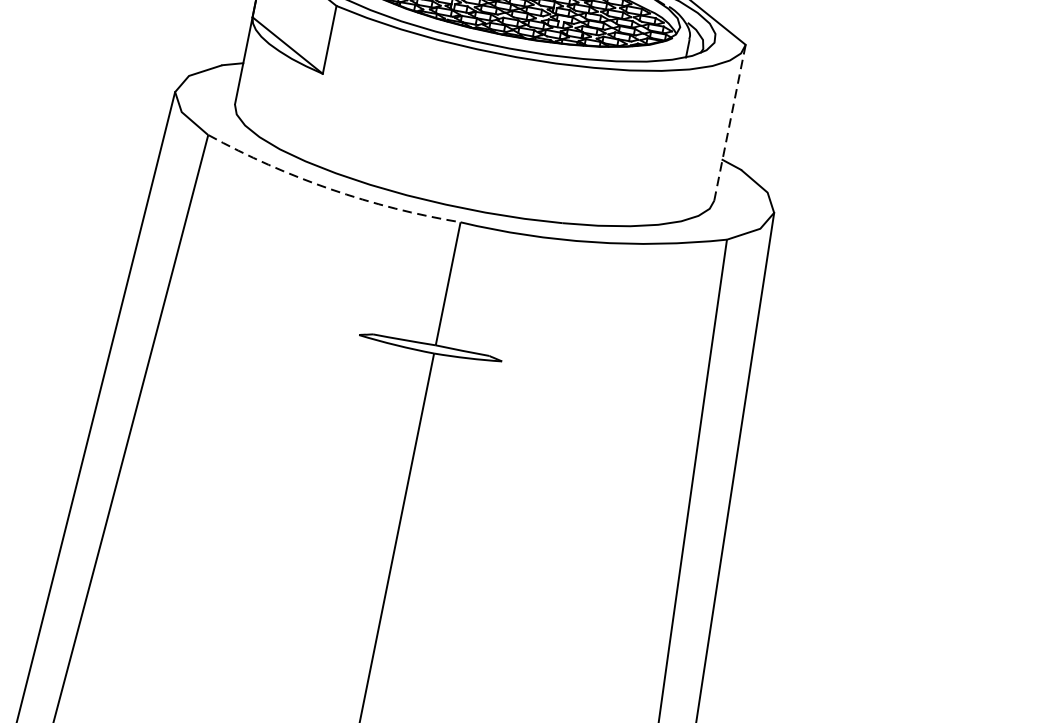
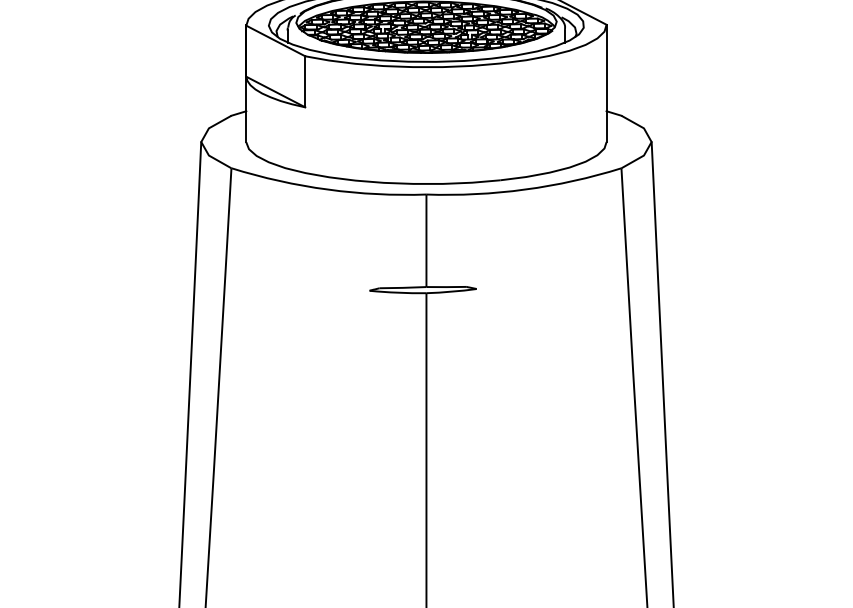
line: (729, 122) -> (606, 83), dashed -> solid
arc: (330, 189) -> (327, 189), dashed -> solid

